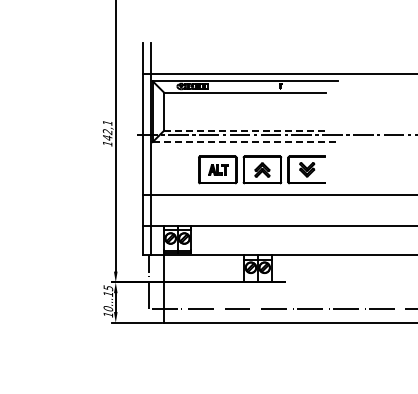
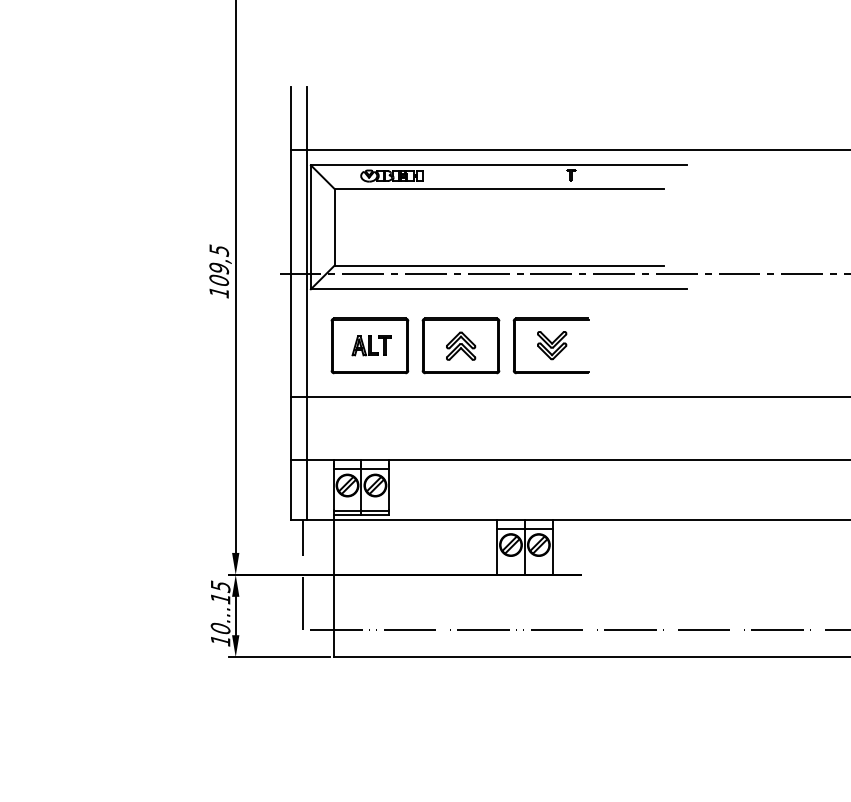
text: (107, 130) -> (218, 265), 142,1 -> 109,5
line: (245, 130) -> (499, 265), dashed -> solid
line: (245, 142) -> (499, 290), dashed -> solid
part: (261, 169) -> (459, 345), moved

